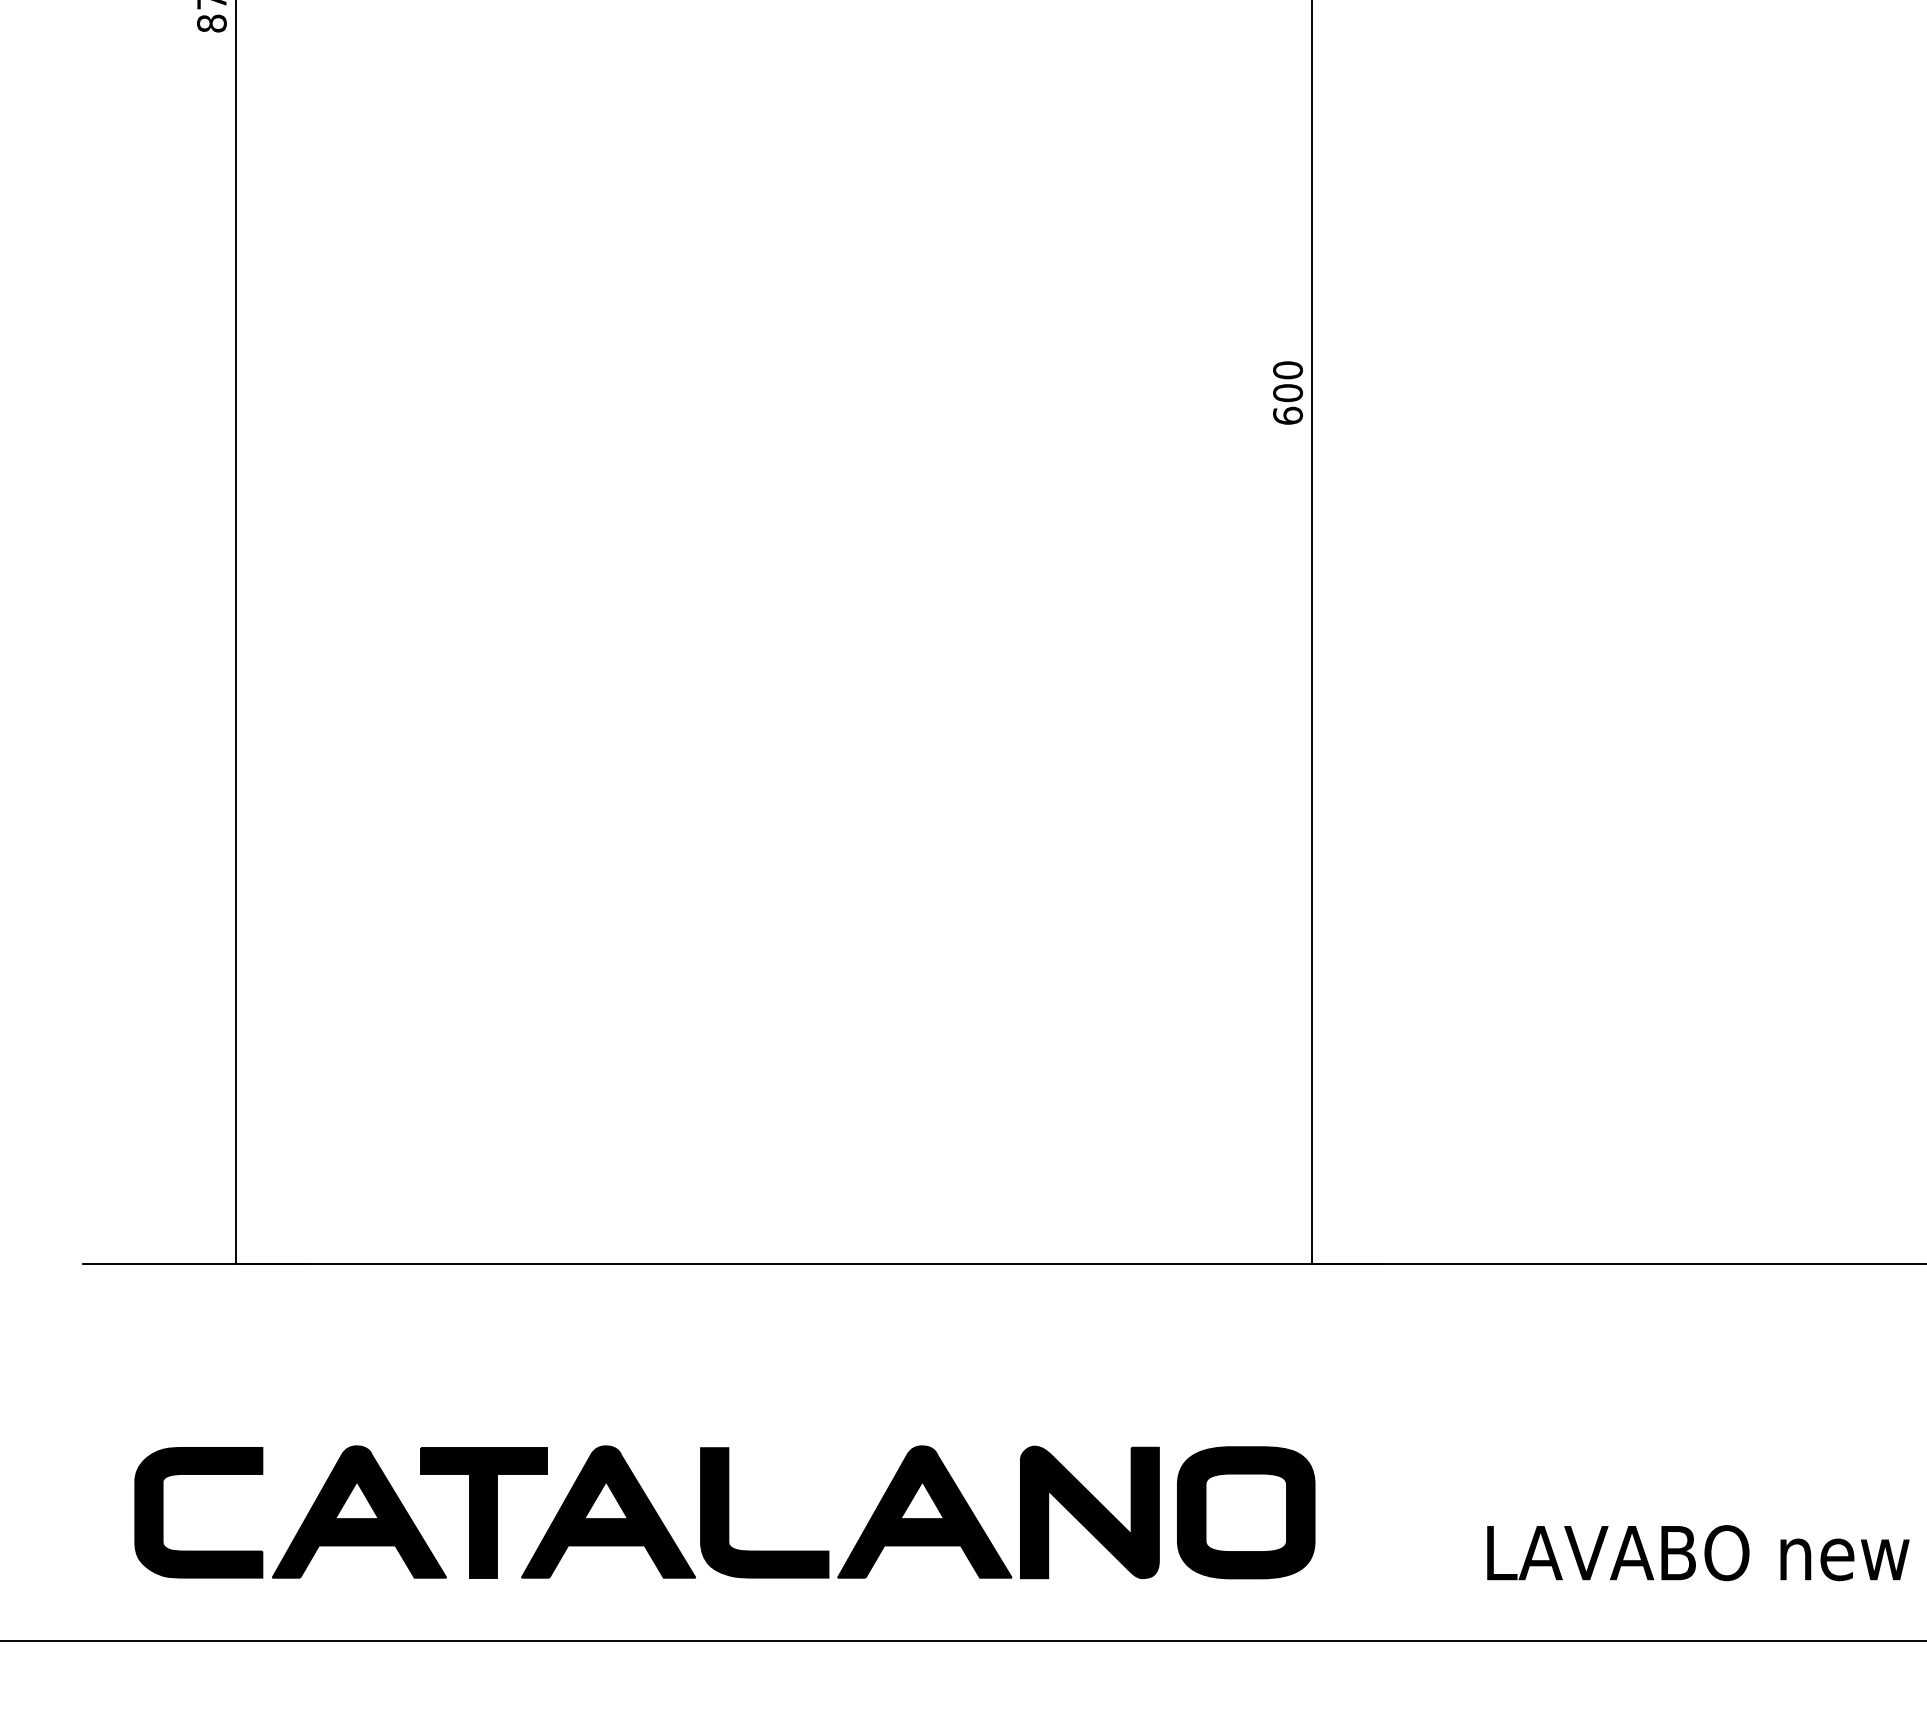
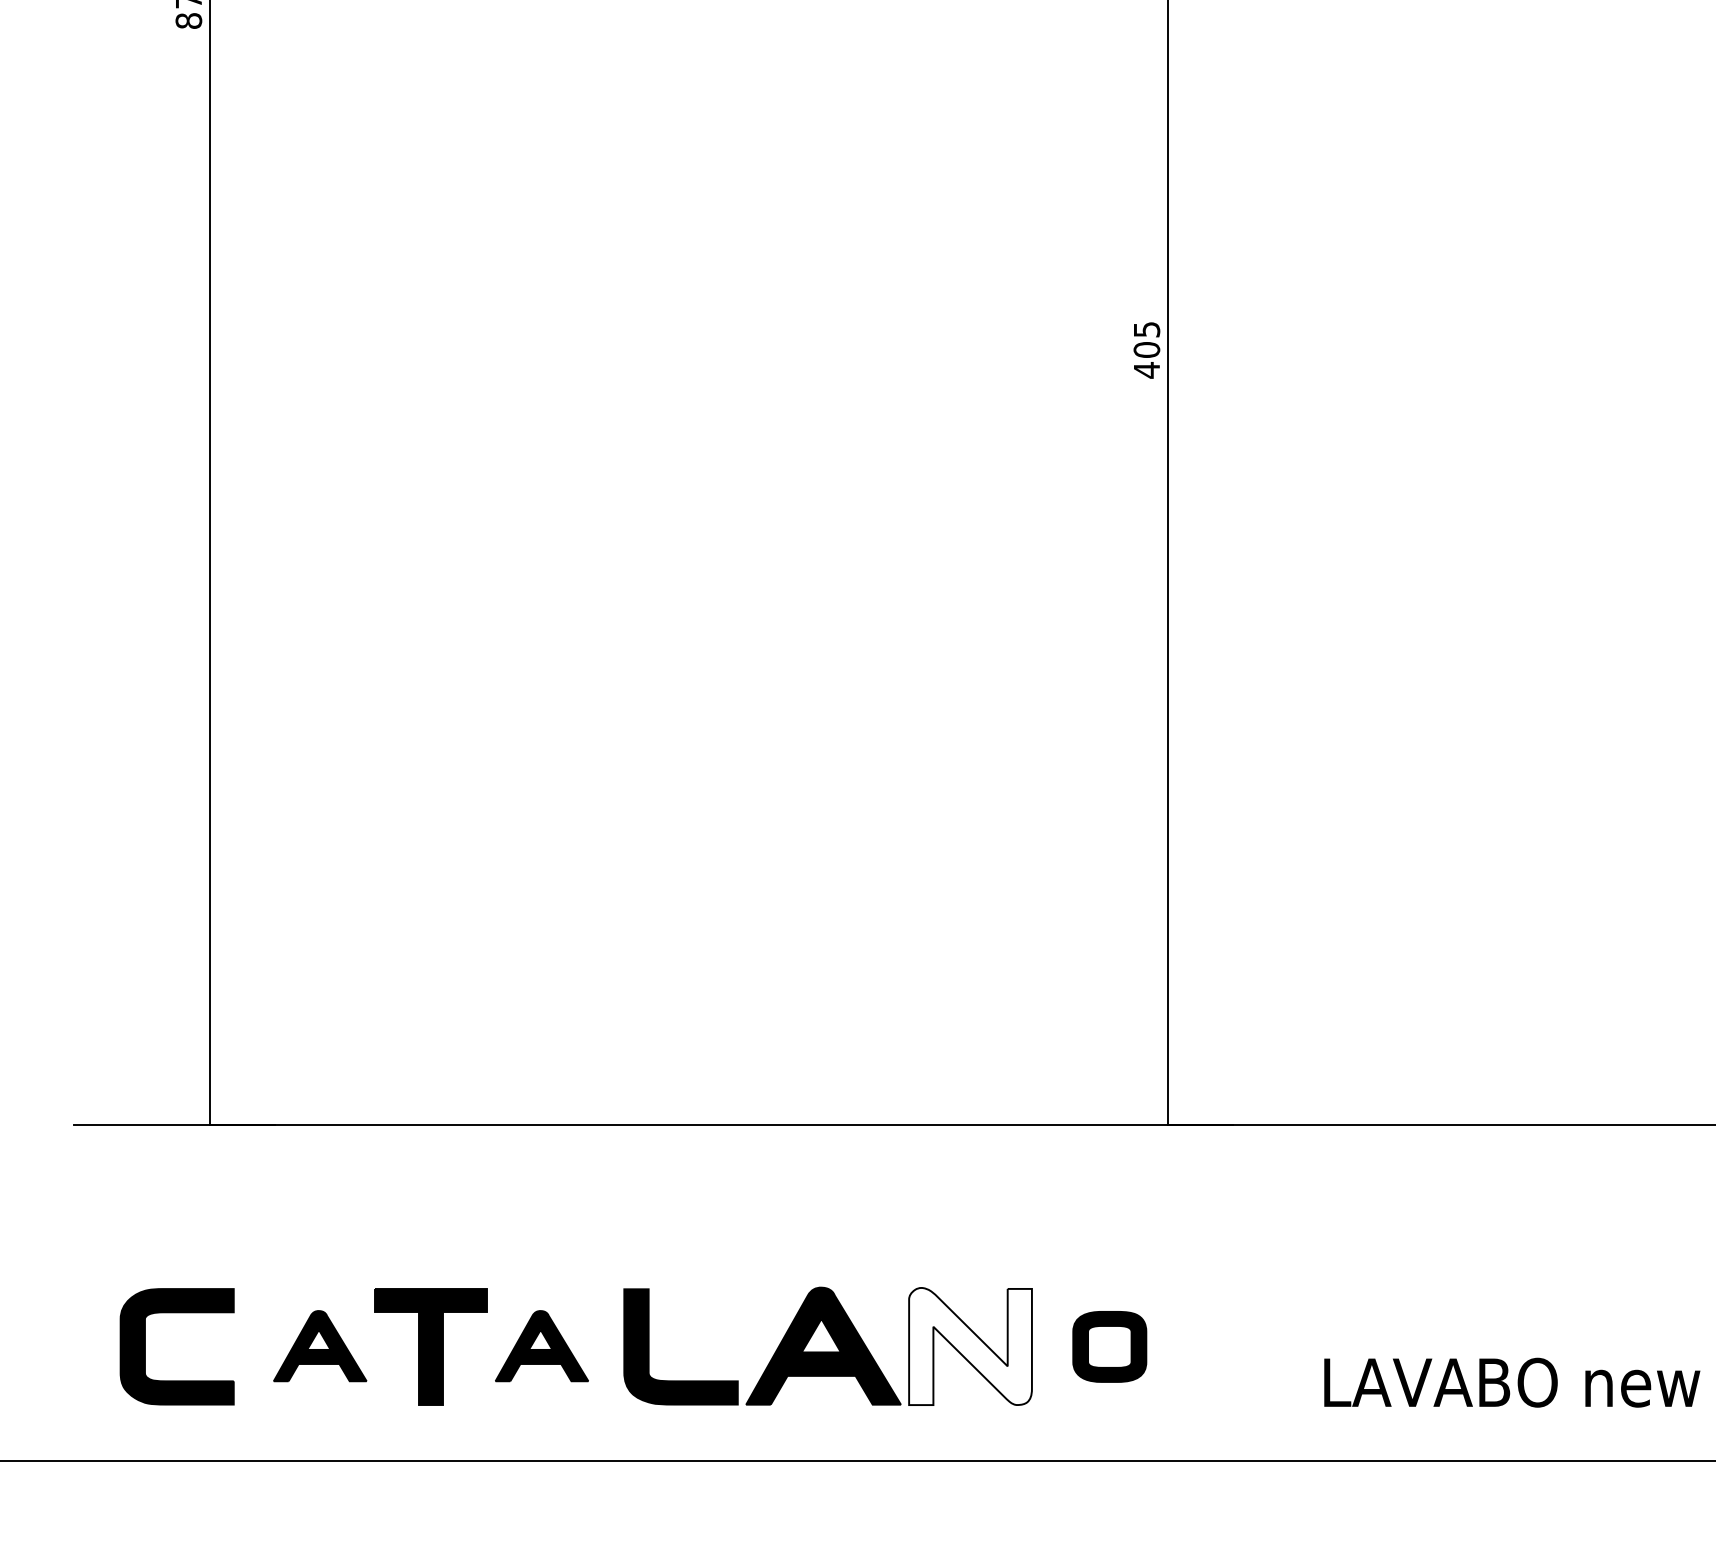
text: (1287, 393) -> (1146, 350), 600 -> 405
part: (359, 1511) -> (320, 1345), size x0.6
part: (608, 1511) -> (541, 1345), size x0.6
fill: (1089, 1512) -> (970, 1346), removed
part: (1246, 1512) -> (1109, 1346), size x0.6

